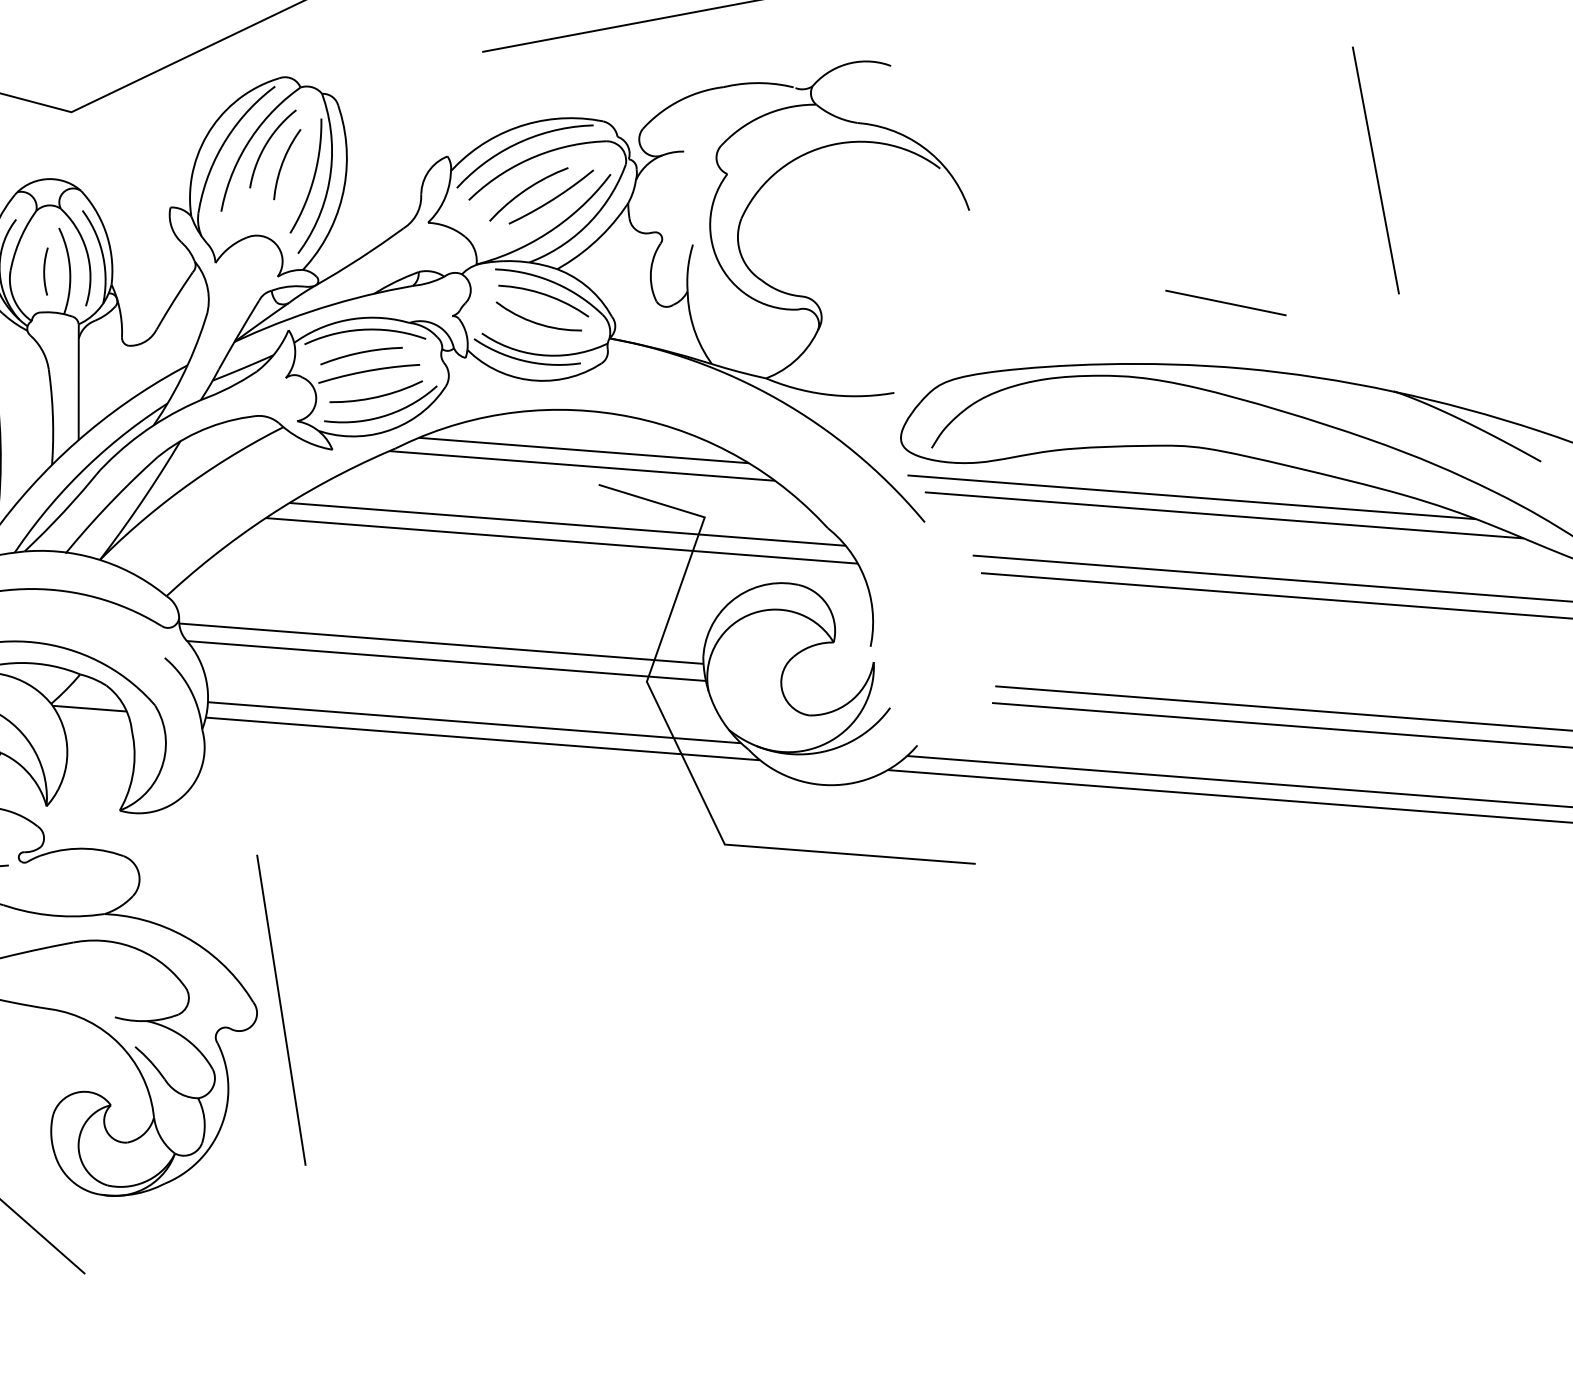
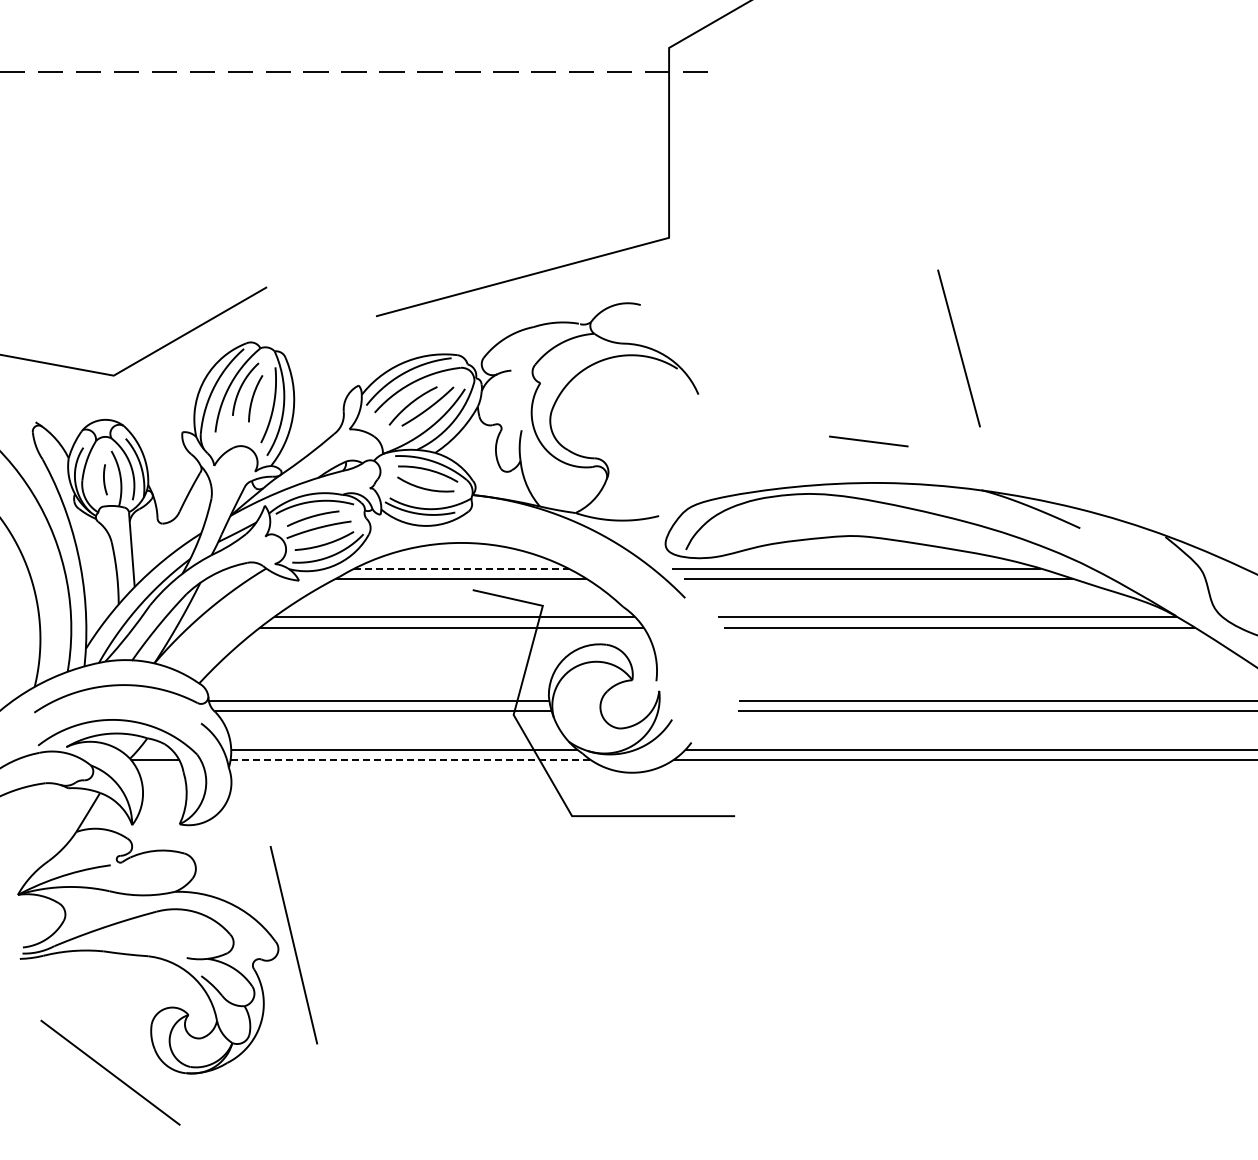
line: (583, 450) -> (461, 568), solid -> dashed
line: (484, 738) -> (411, 759), solid -> dashed

